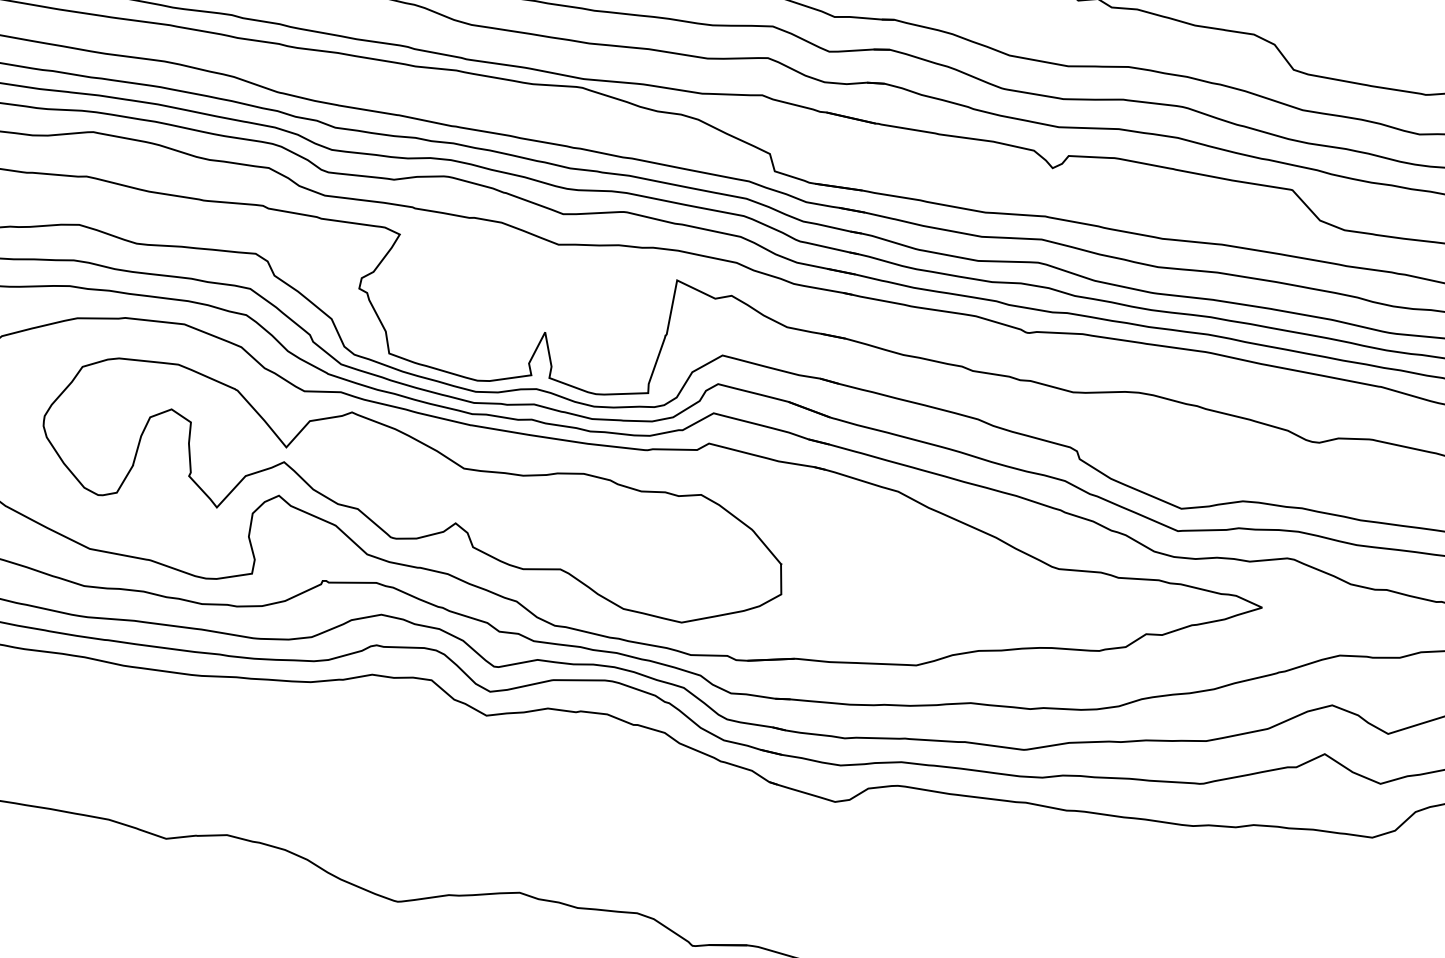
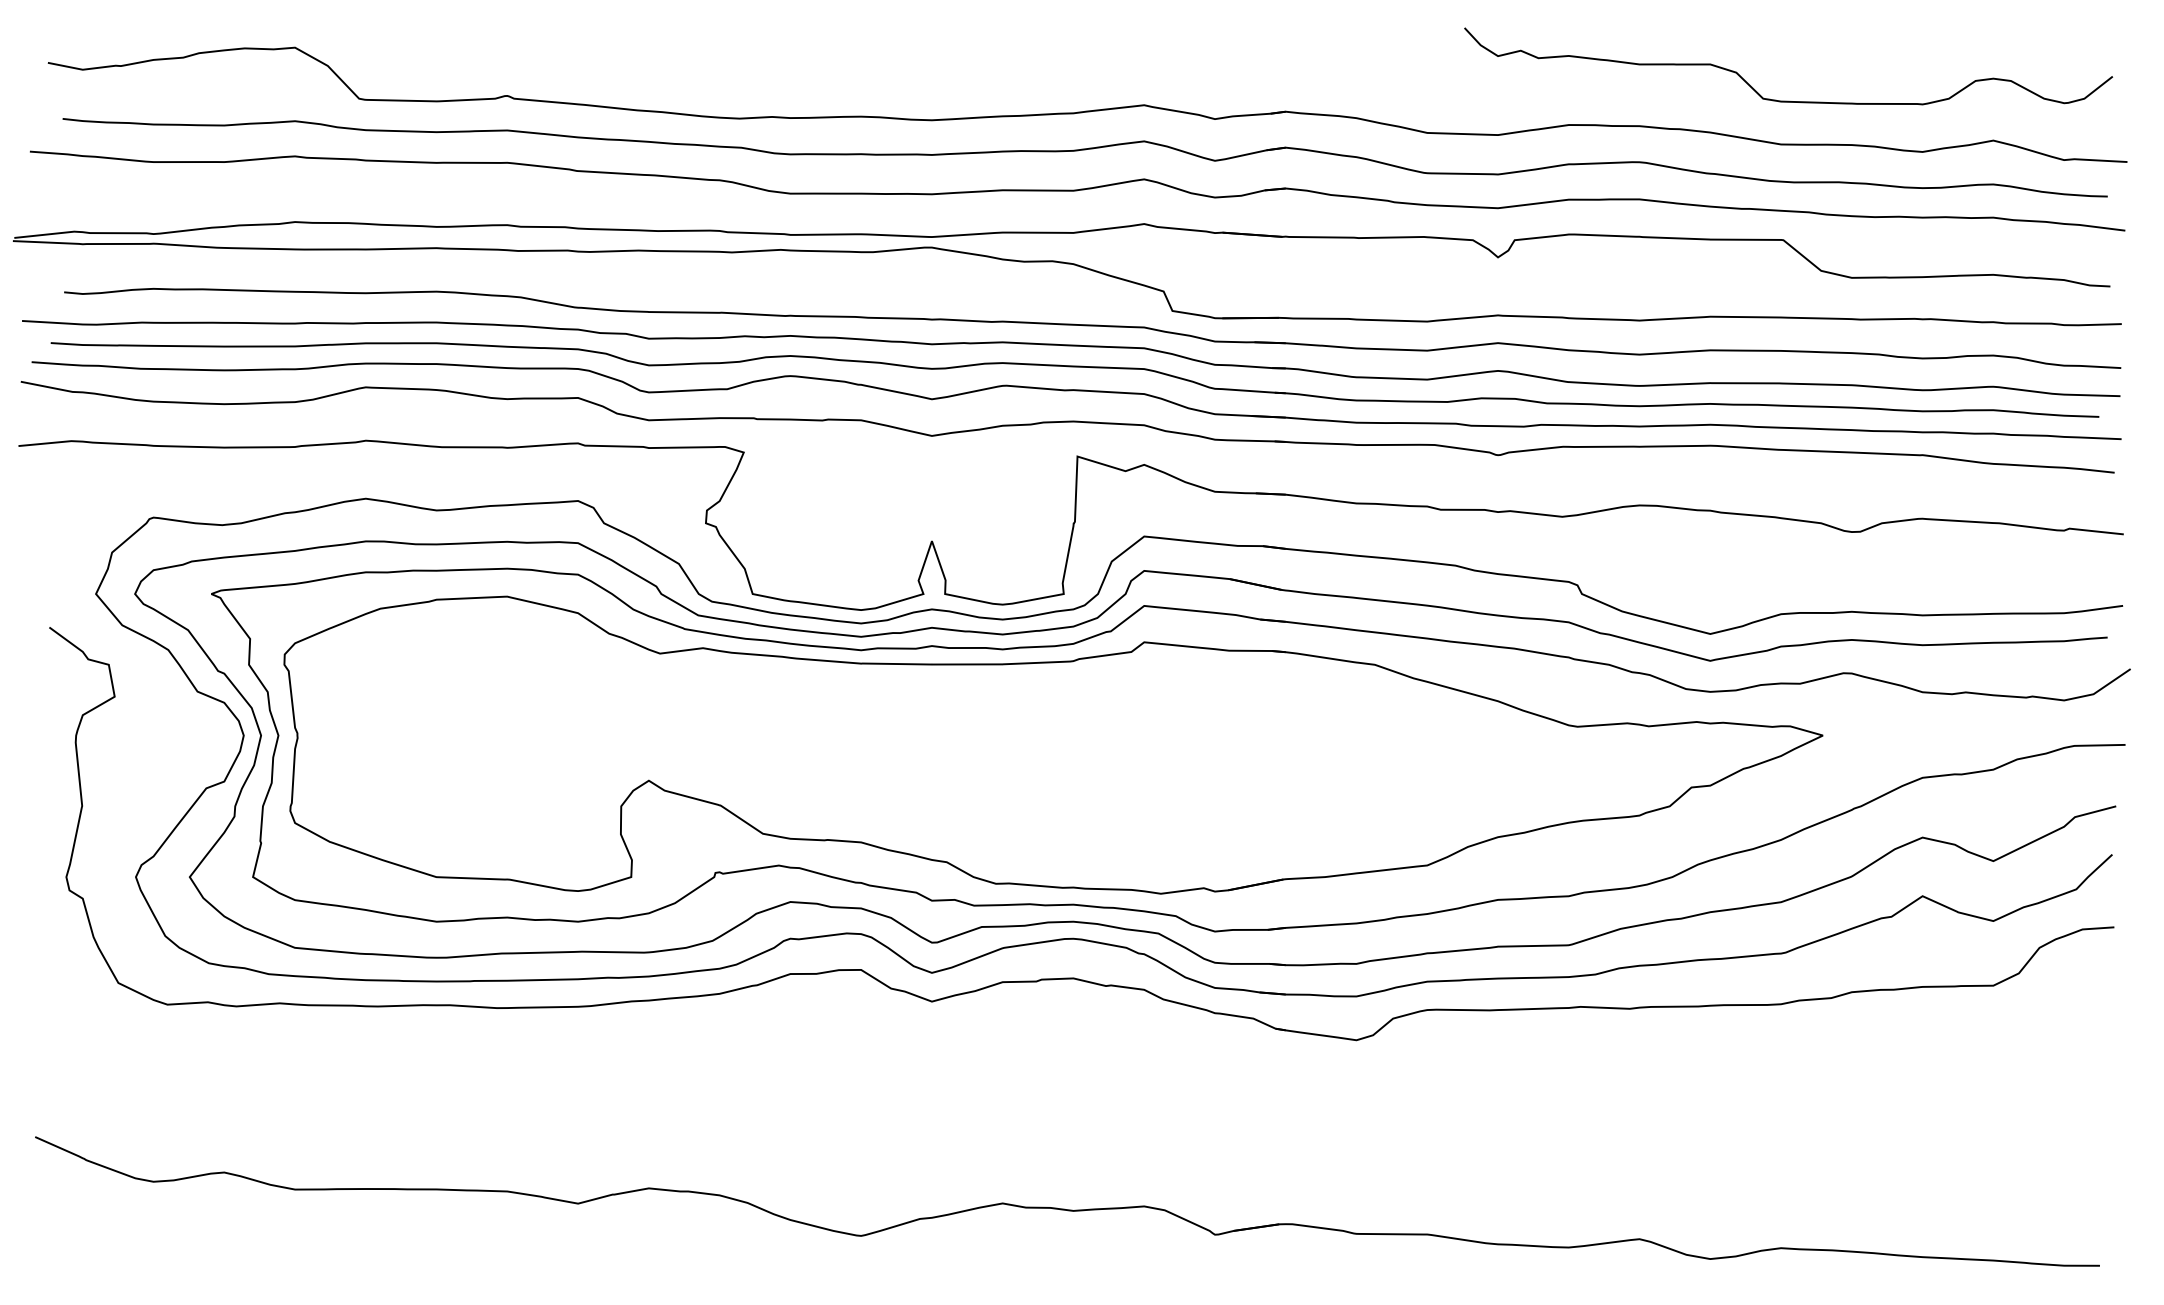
part: (414, 491) -> (807, 751), removed

